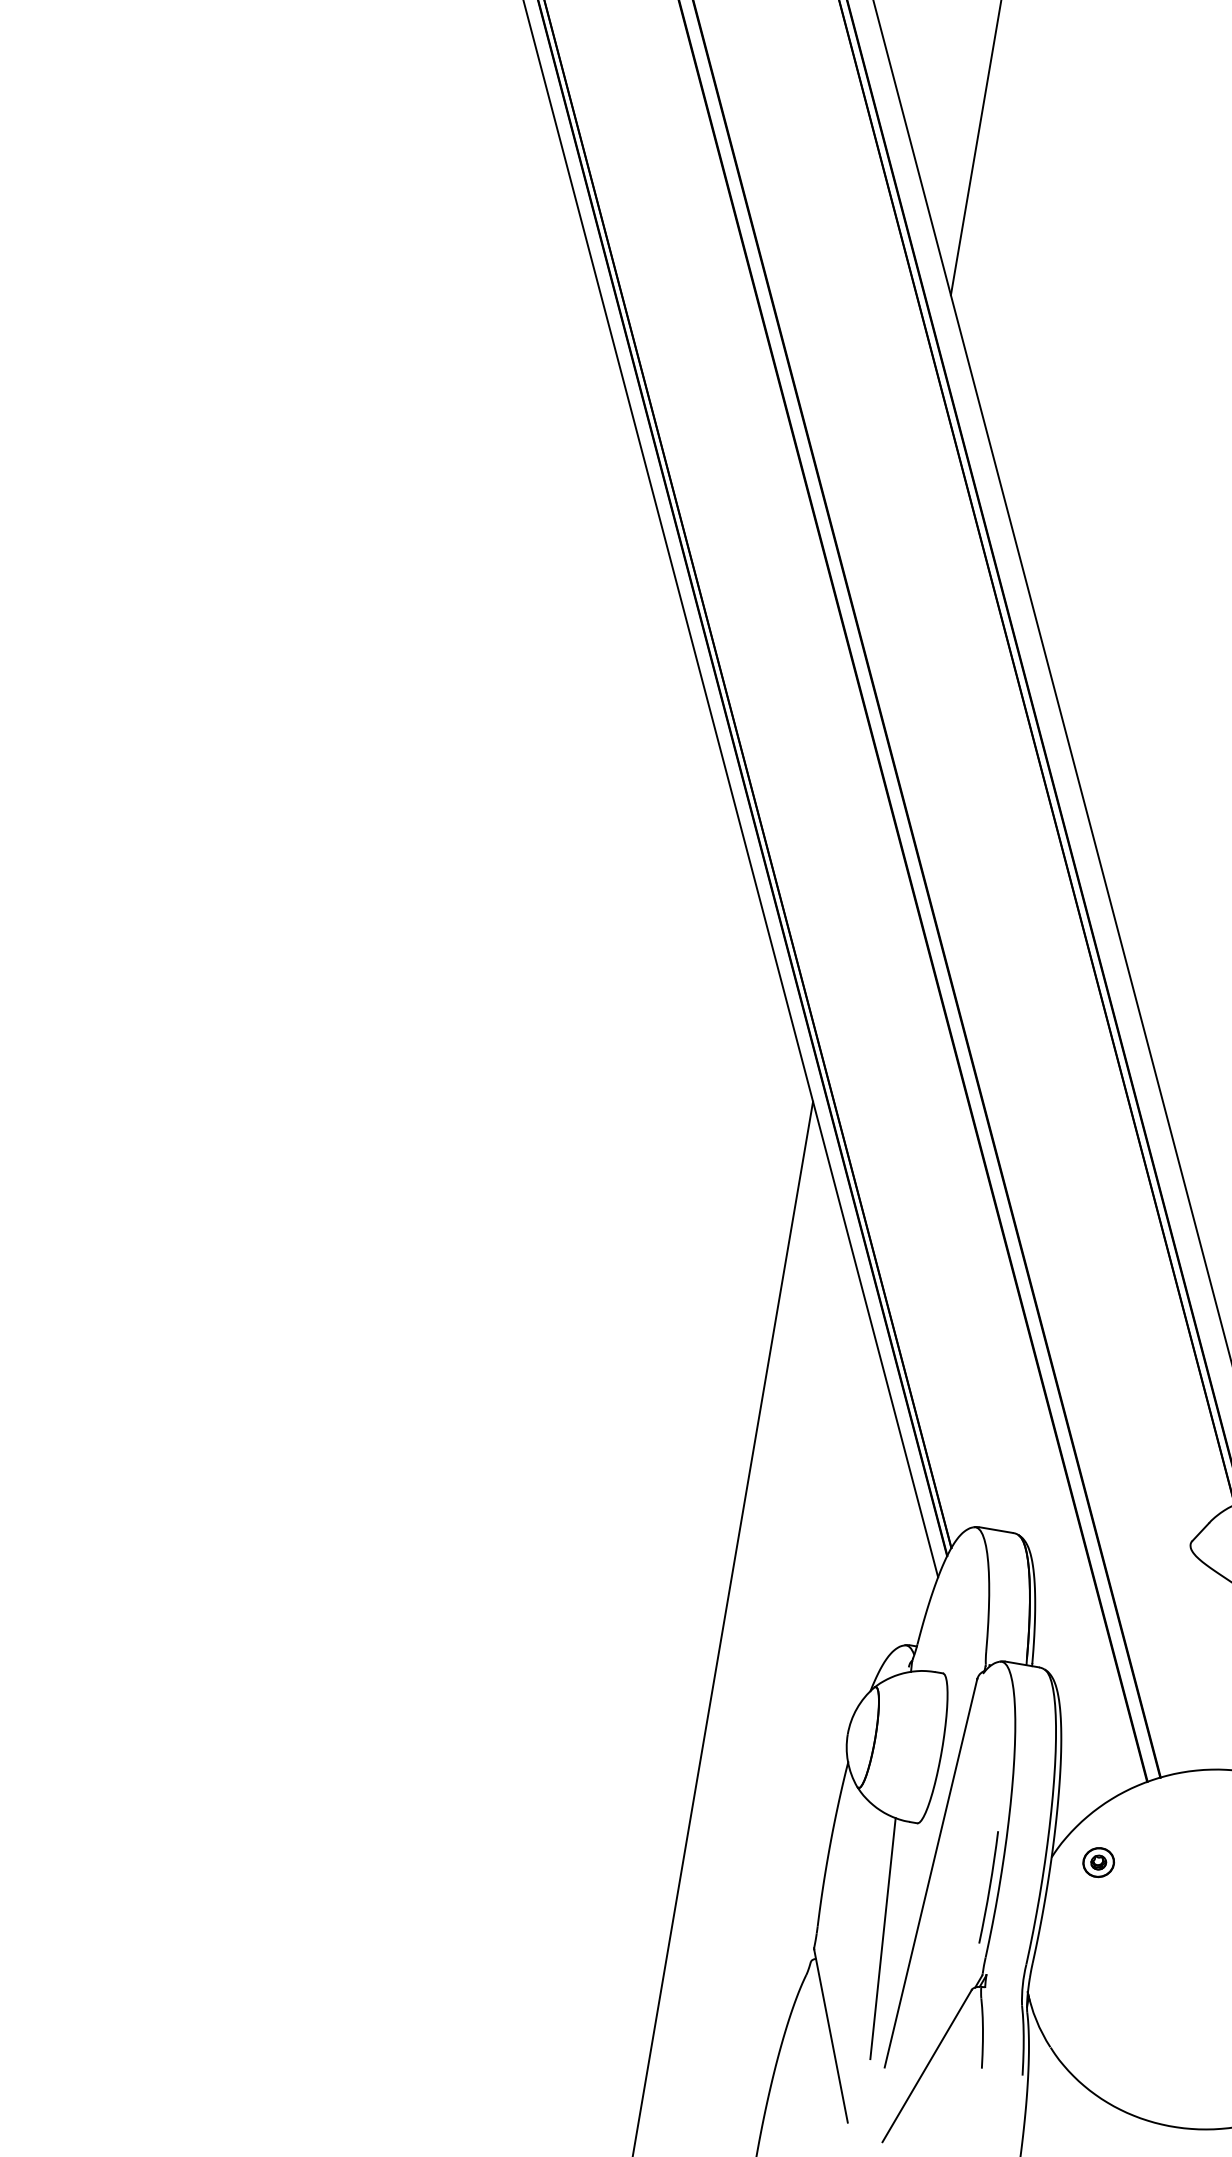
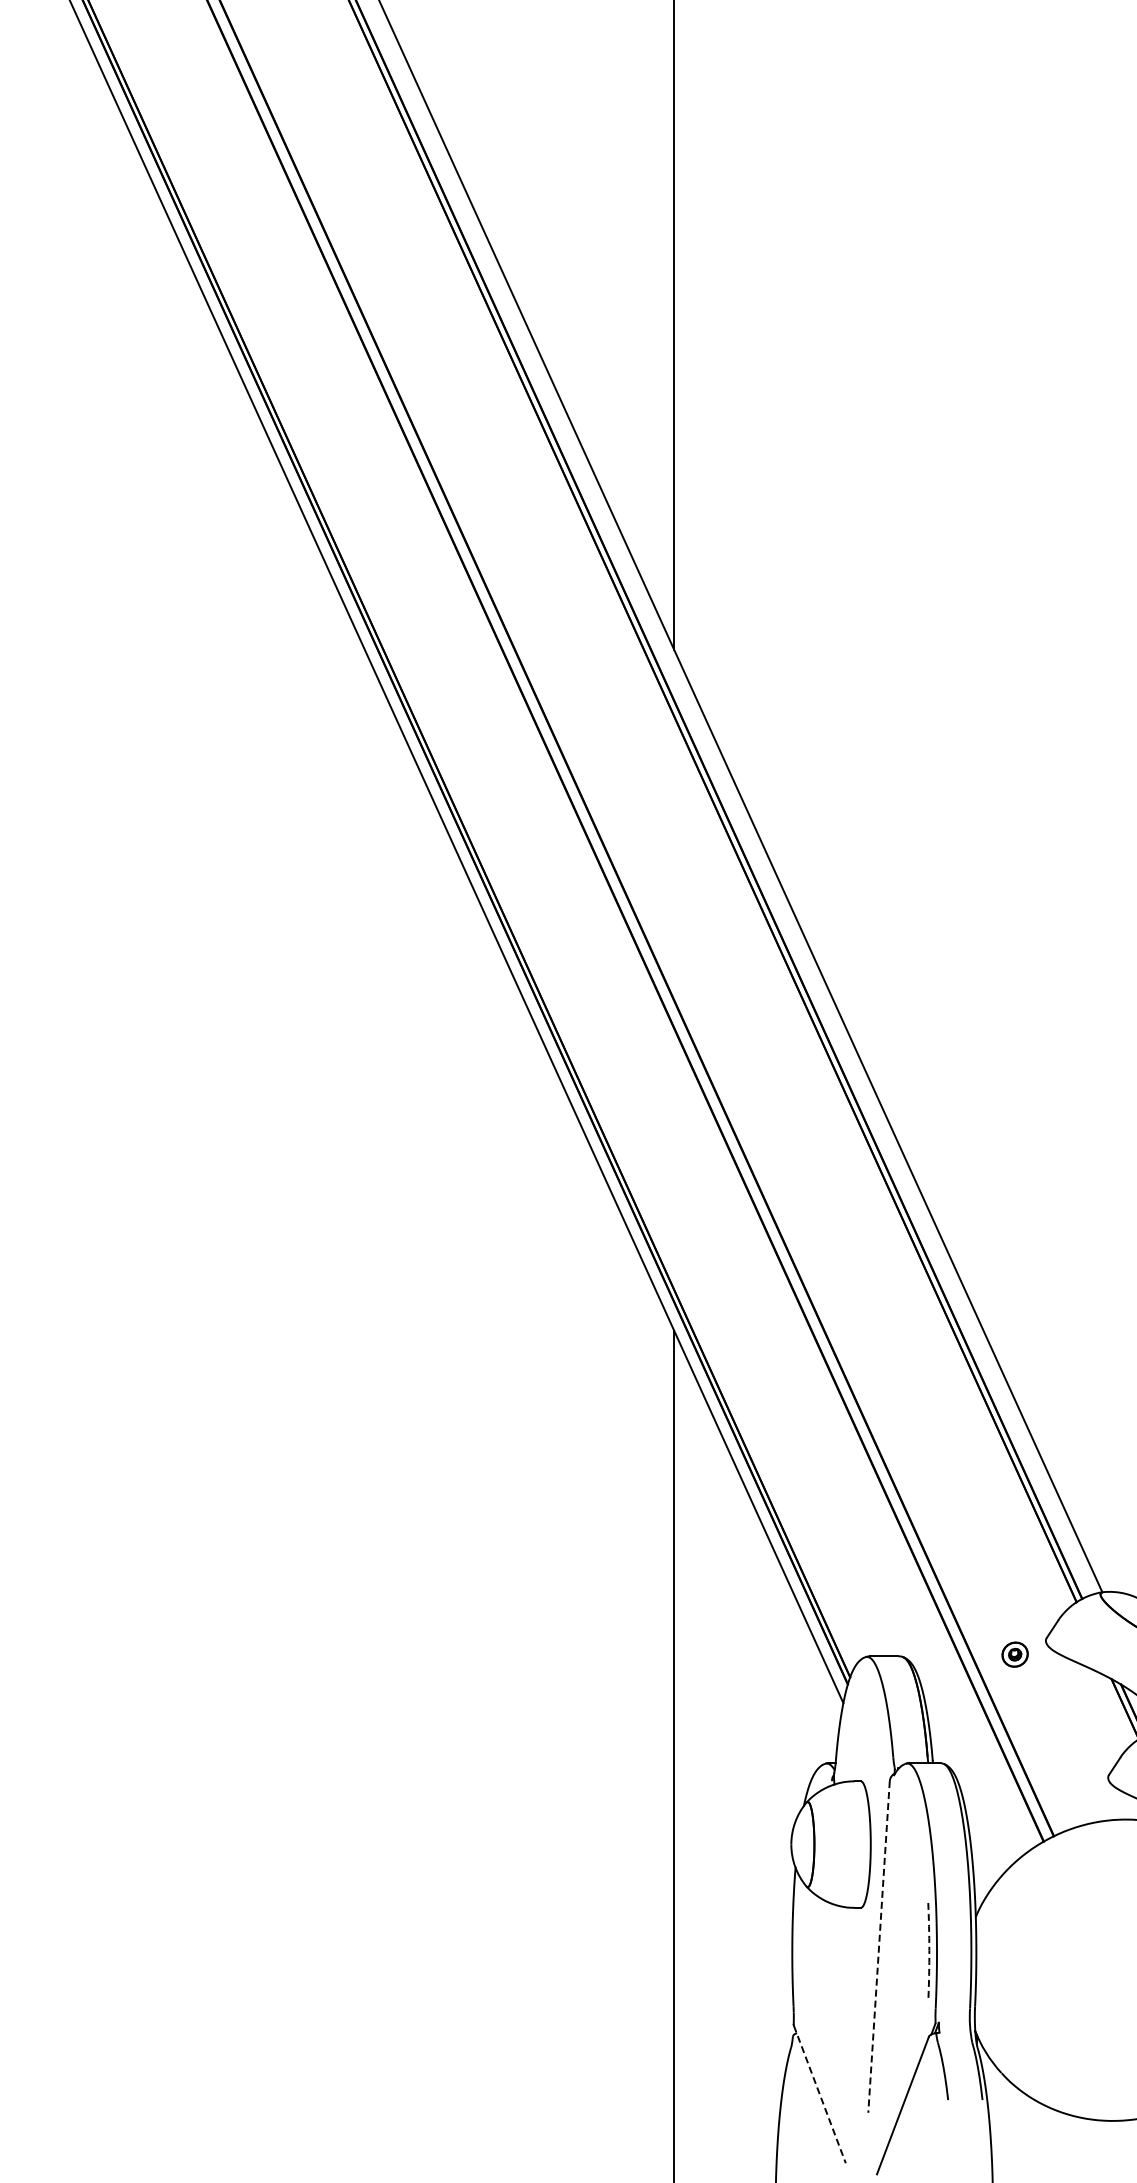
part: (1097, 1862) -> (1014, 1654), moved
line: (931, 1873) -> (879, 1947), solid -> dashed
arc: (990, 1887) -> (929, 1950), solid -> dashed
line: (882, 1937) -> (848, 2006), removed
line: (831, 2036) -> (820, 2094), solid -> dashed

